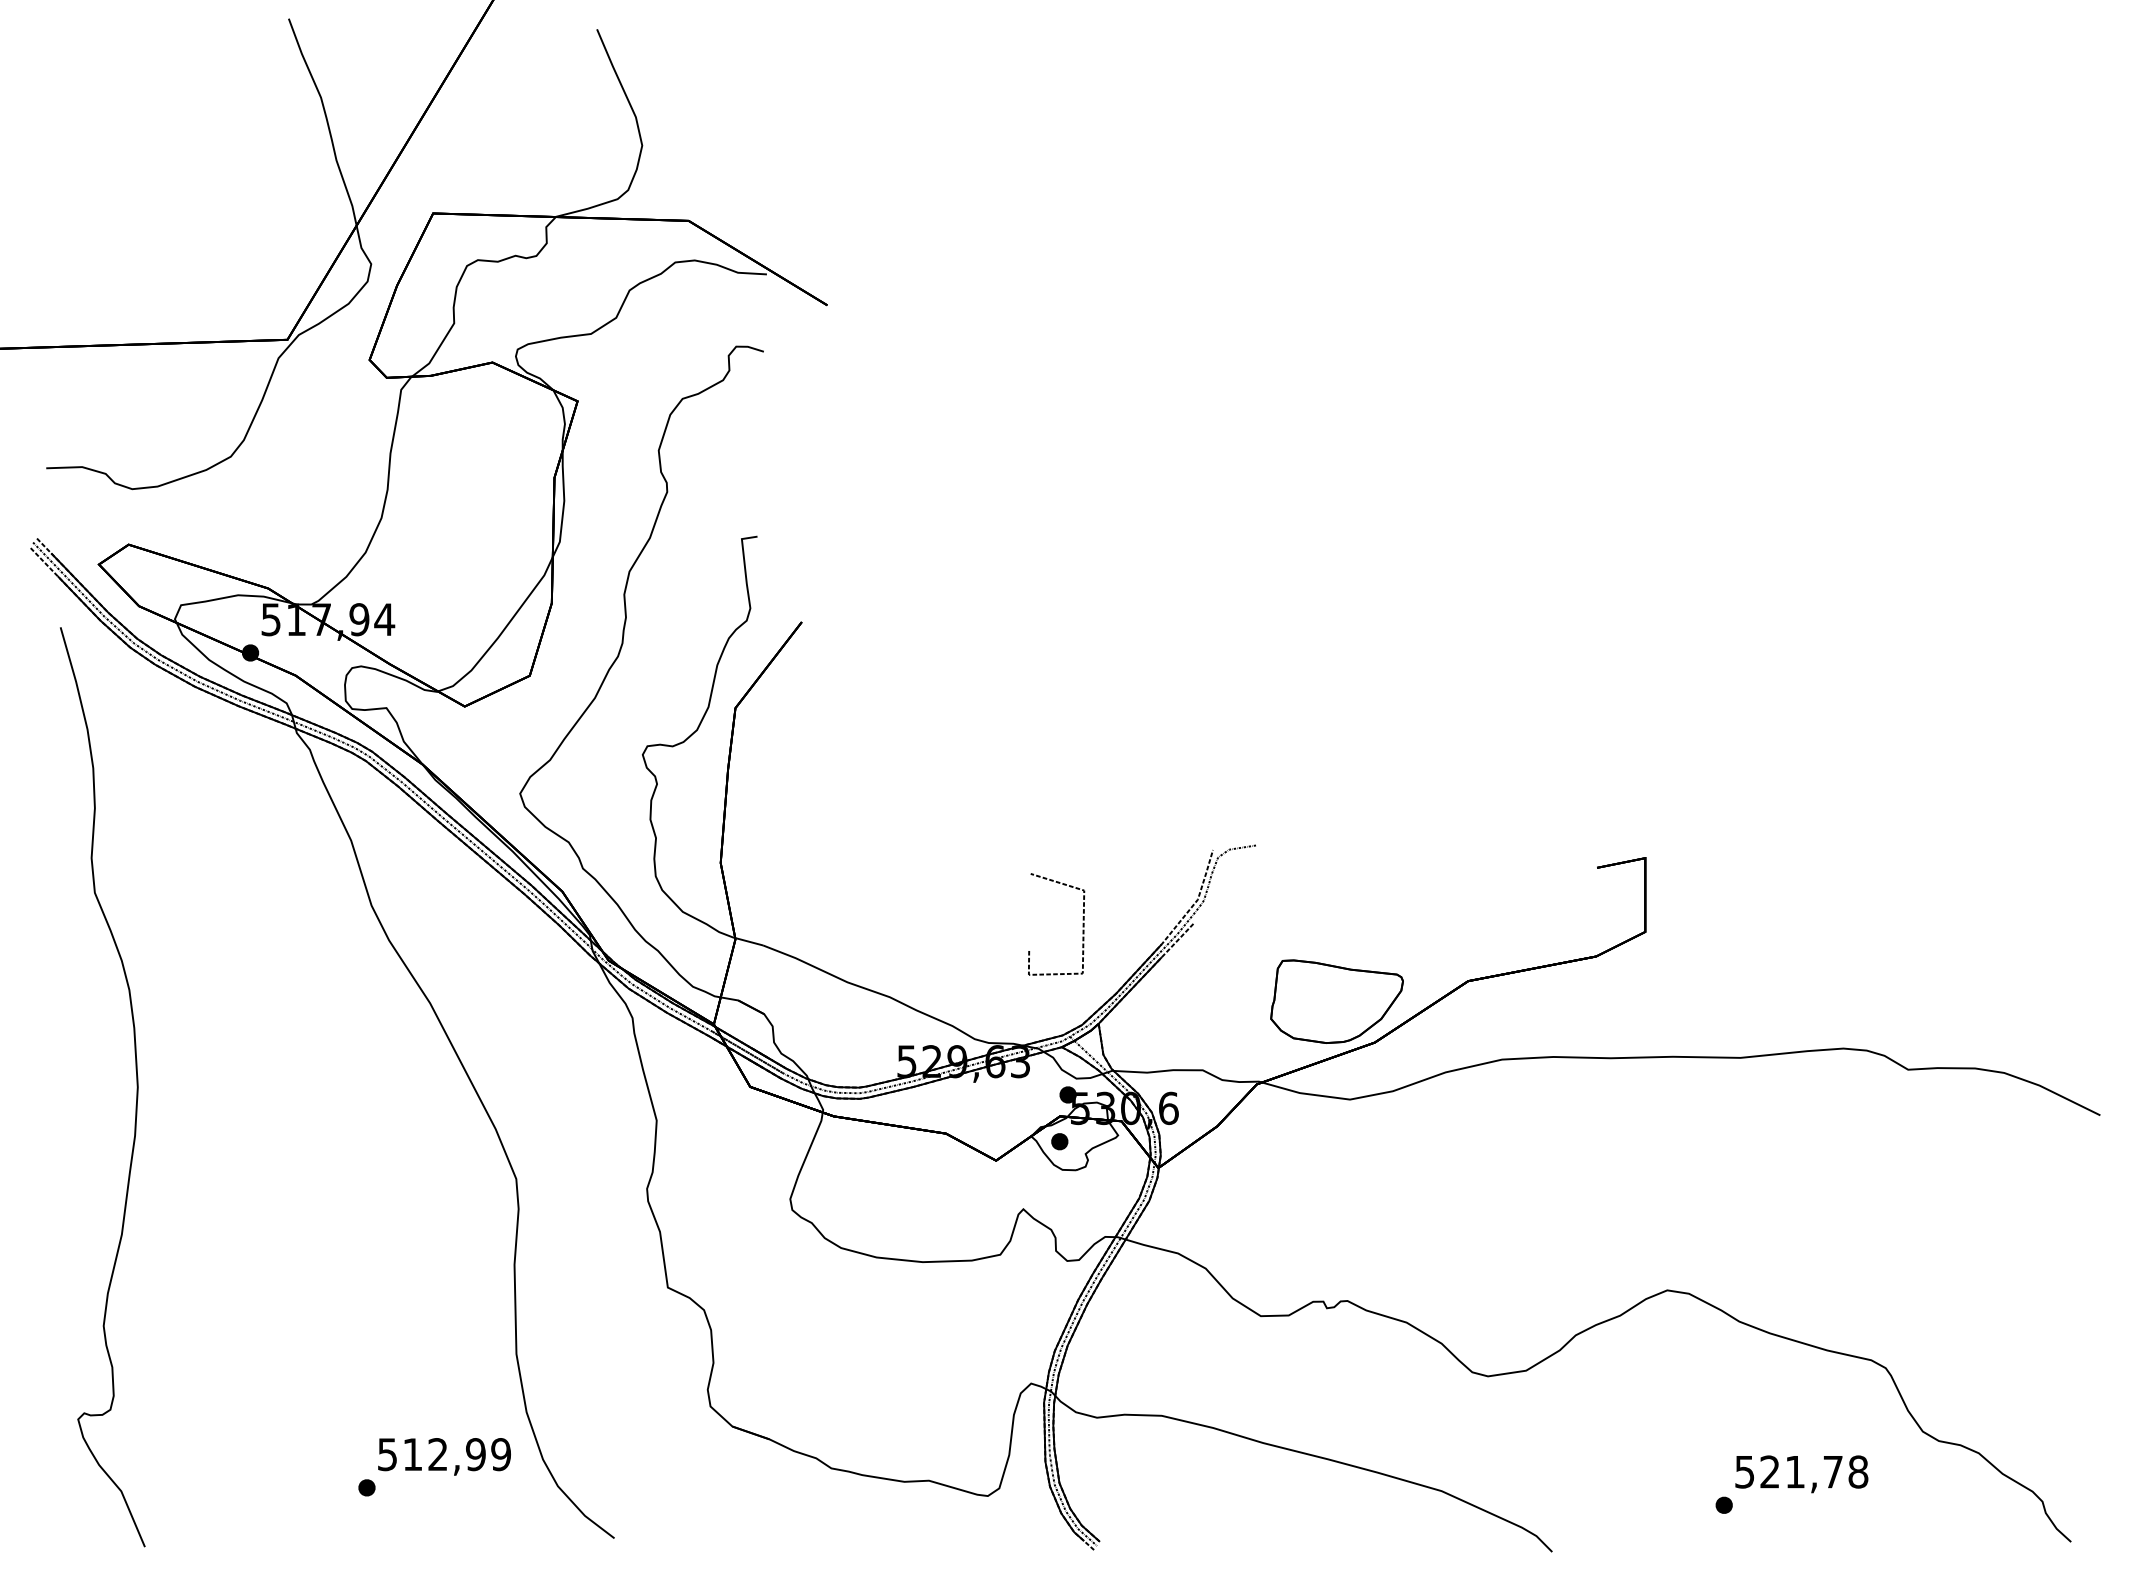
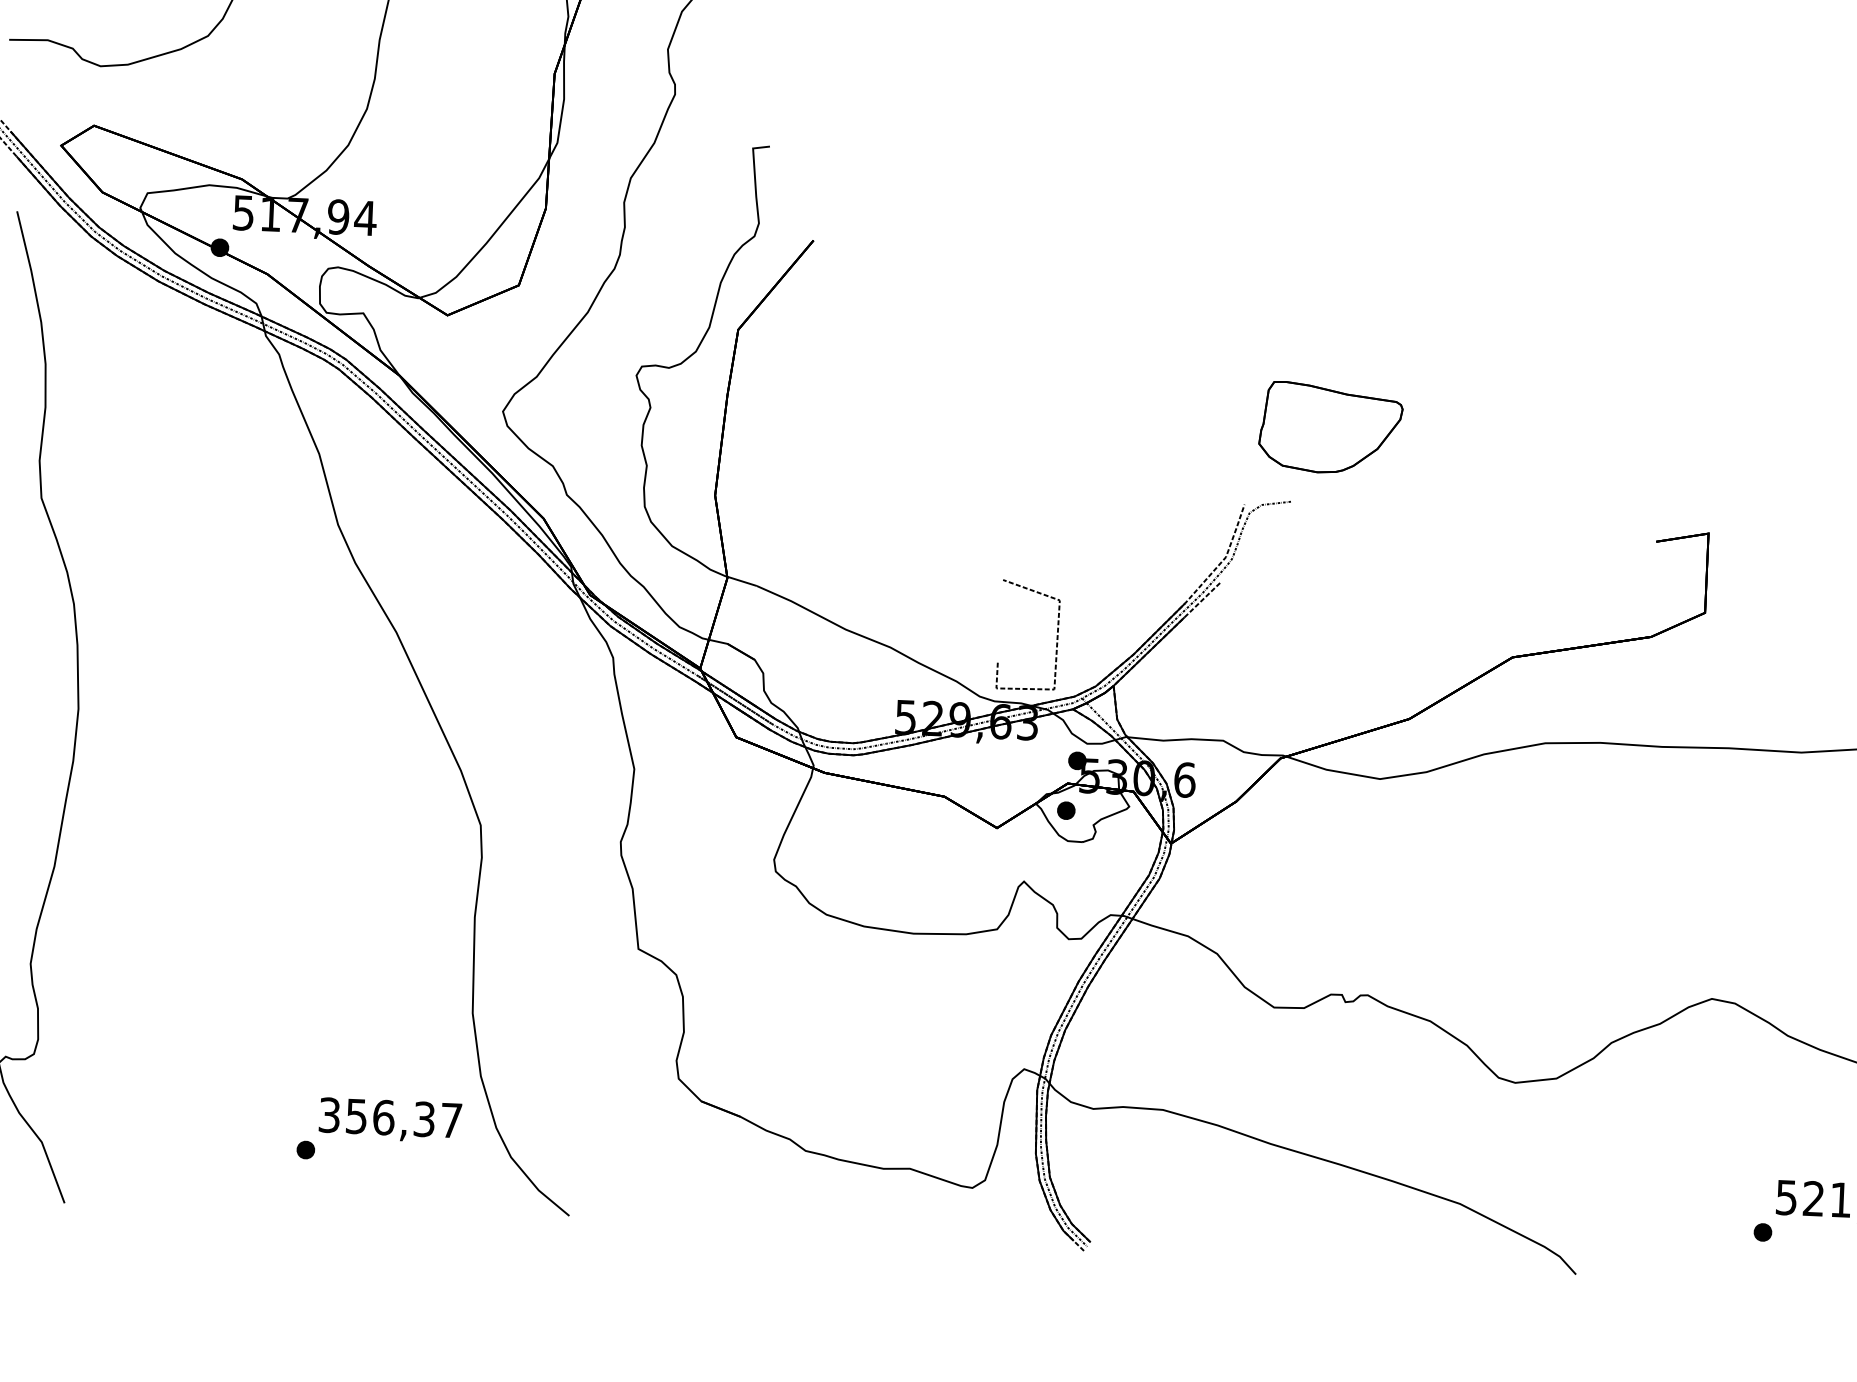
line: (1082, 924) -> (1056, 636), moved
part: (1336, 1001) -> (1330, 428), moved
text: (444, 1454) -> (390, 1117), 512,99 -> 356,37

